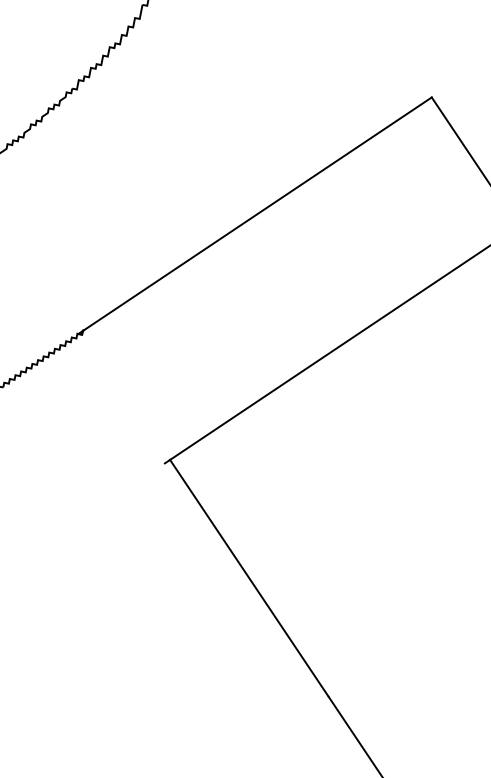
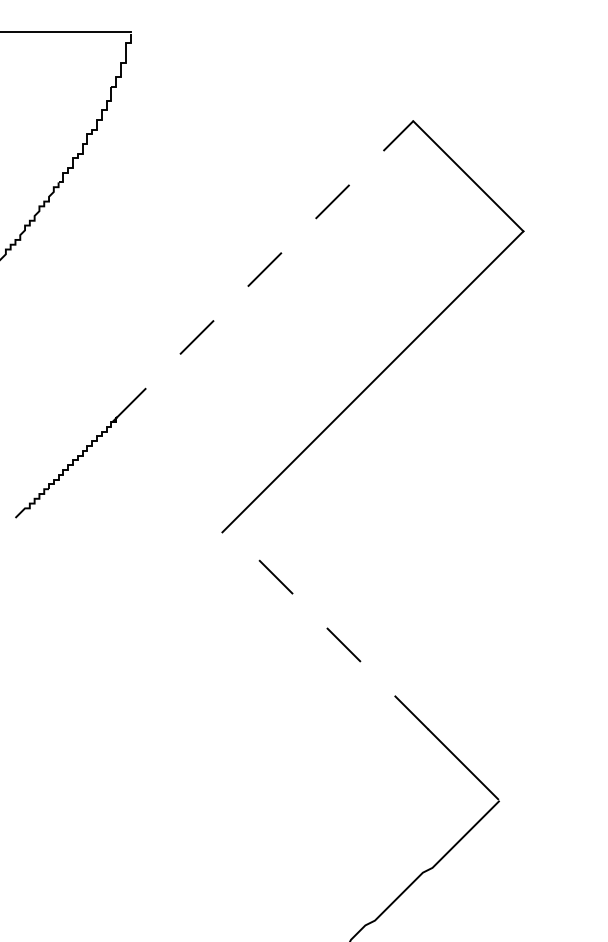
line: (254, 215) -> (262, 271), solid -> dashed
line: (249, 578) -> (327, 628), solid -> dashed

